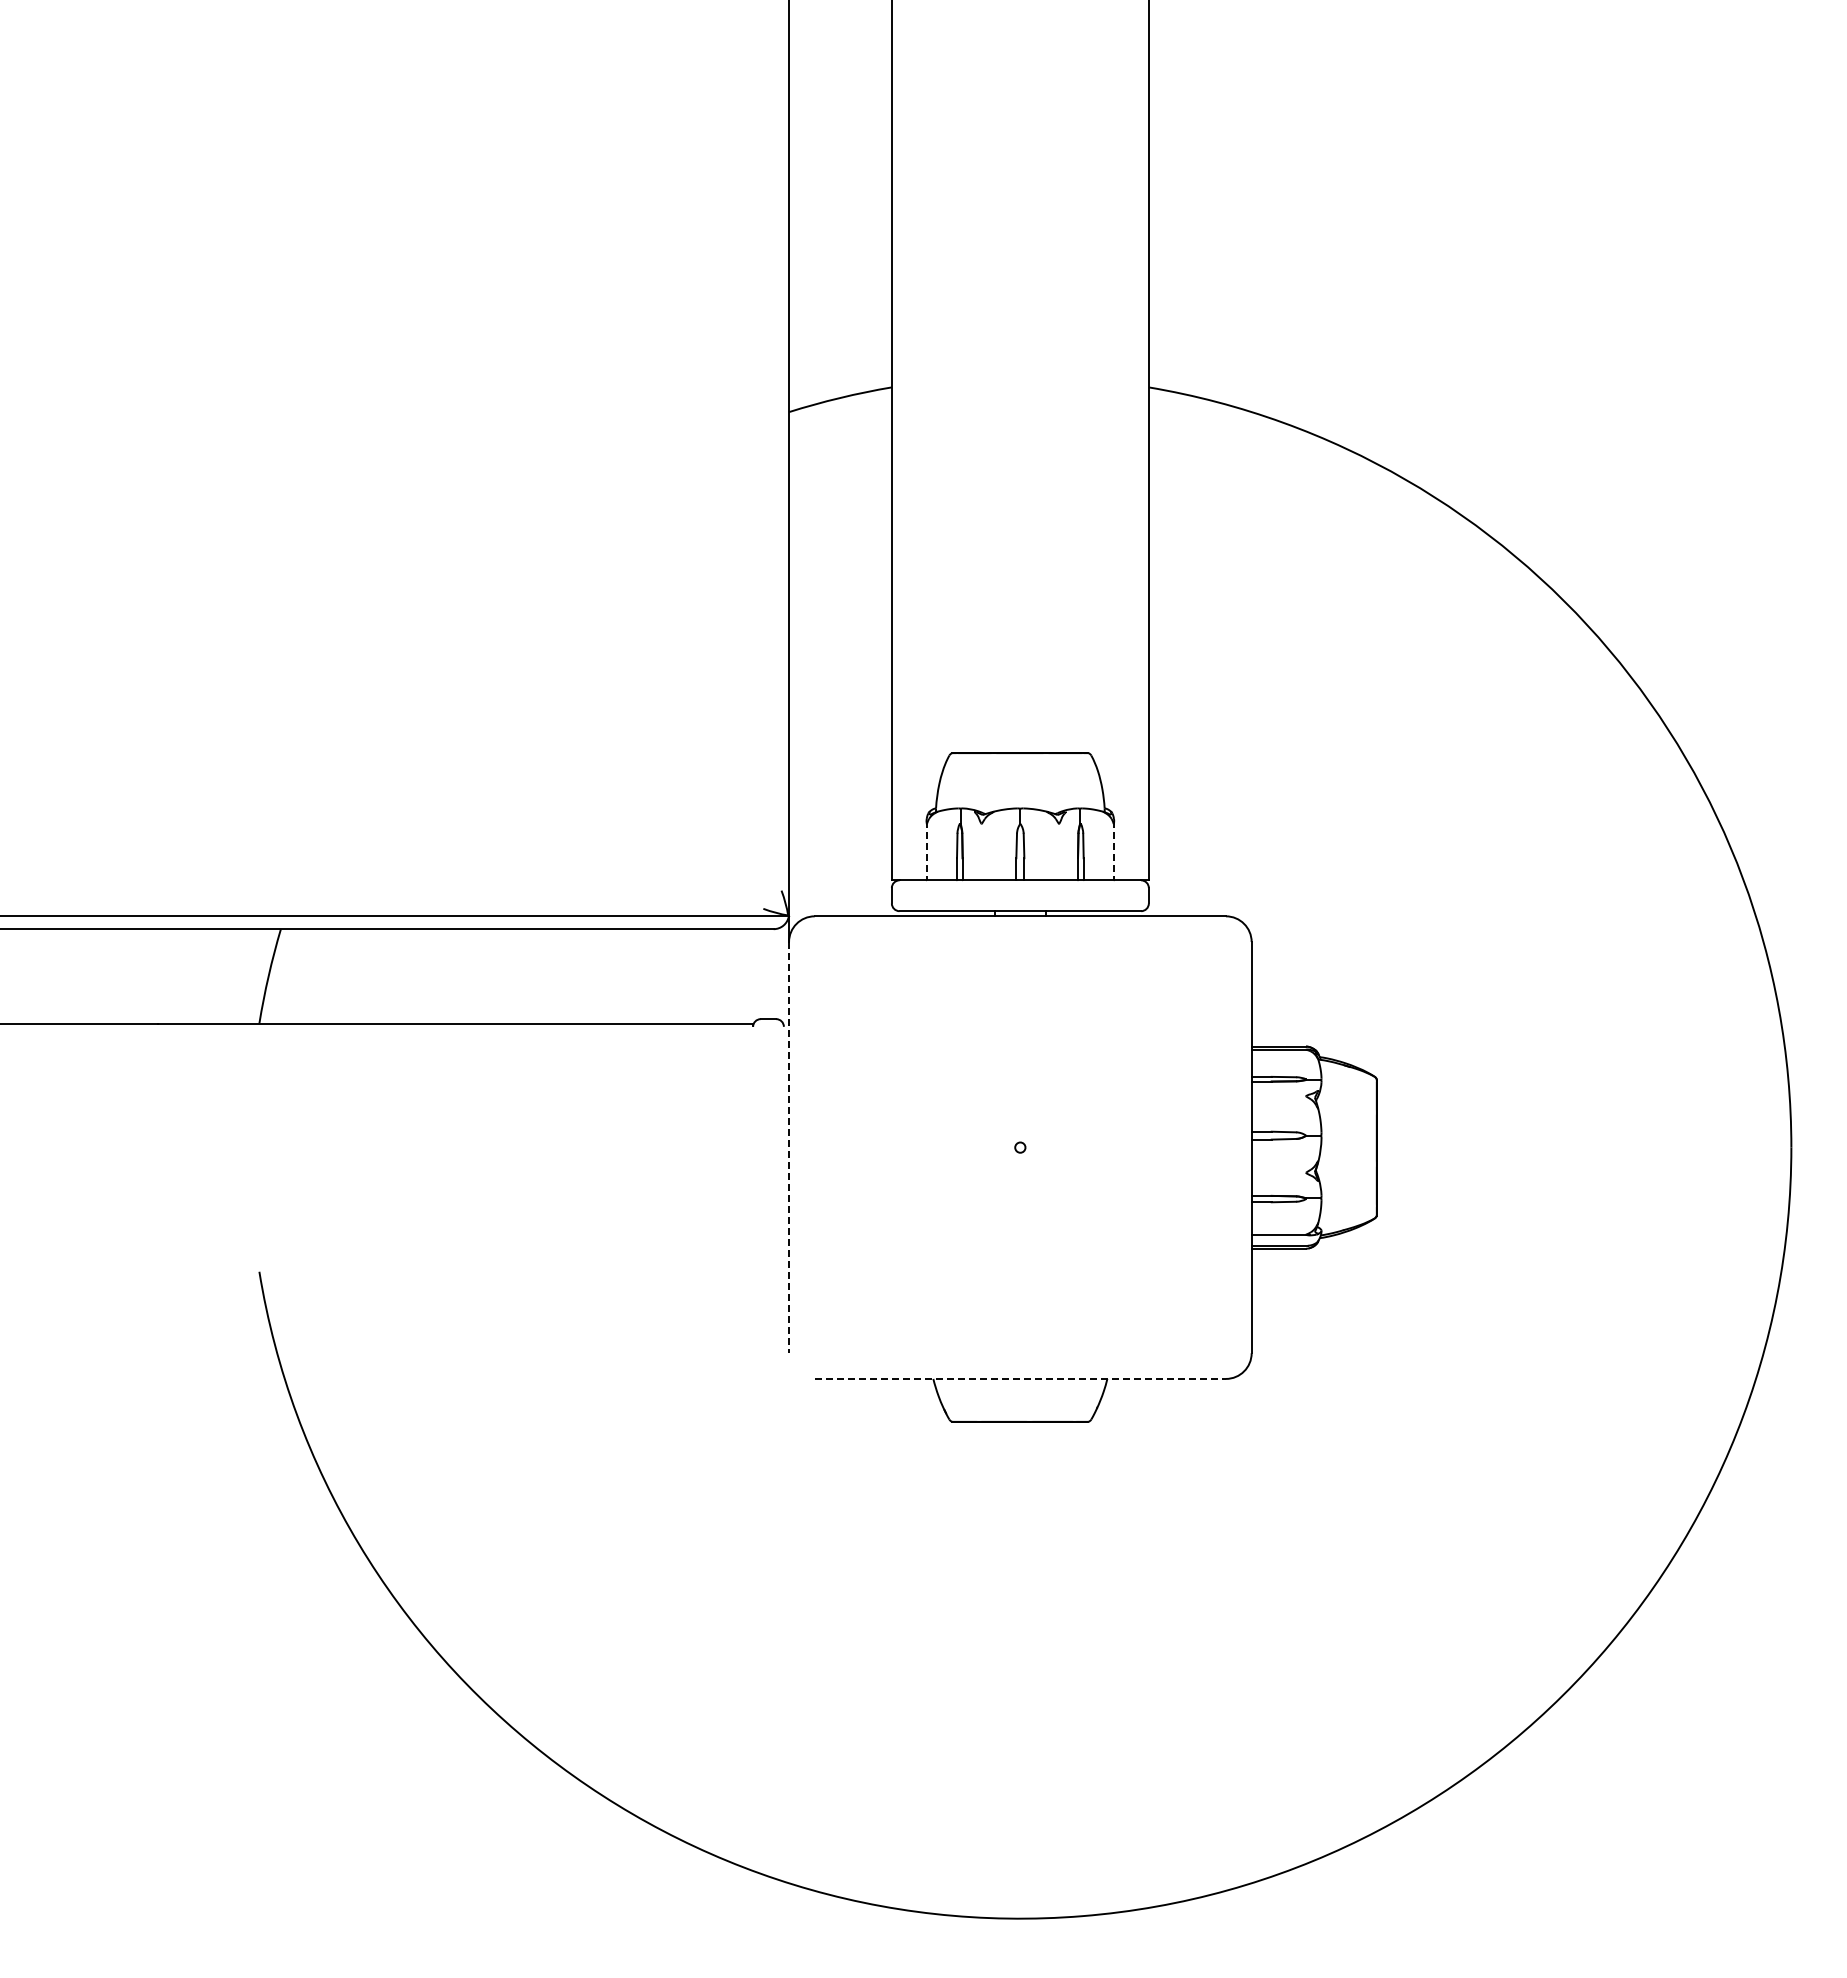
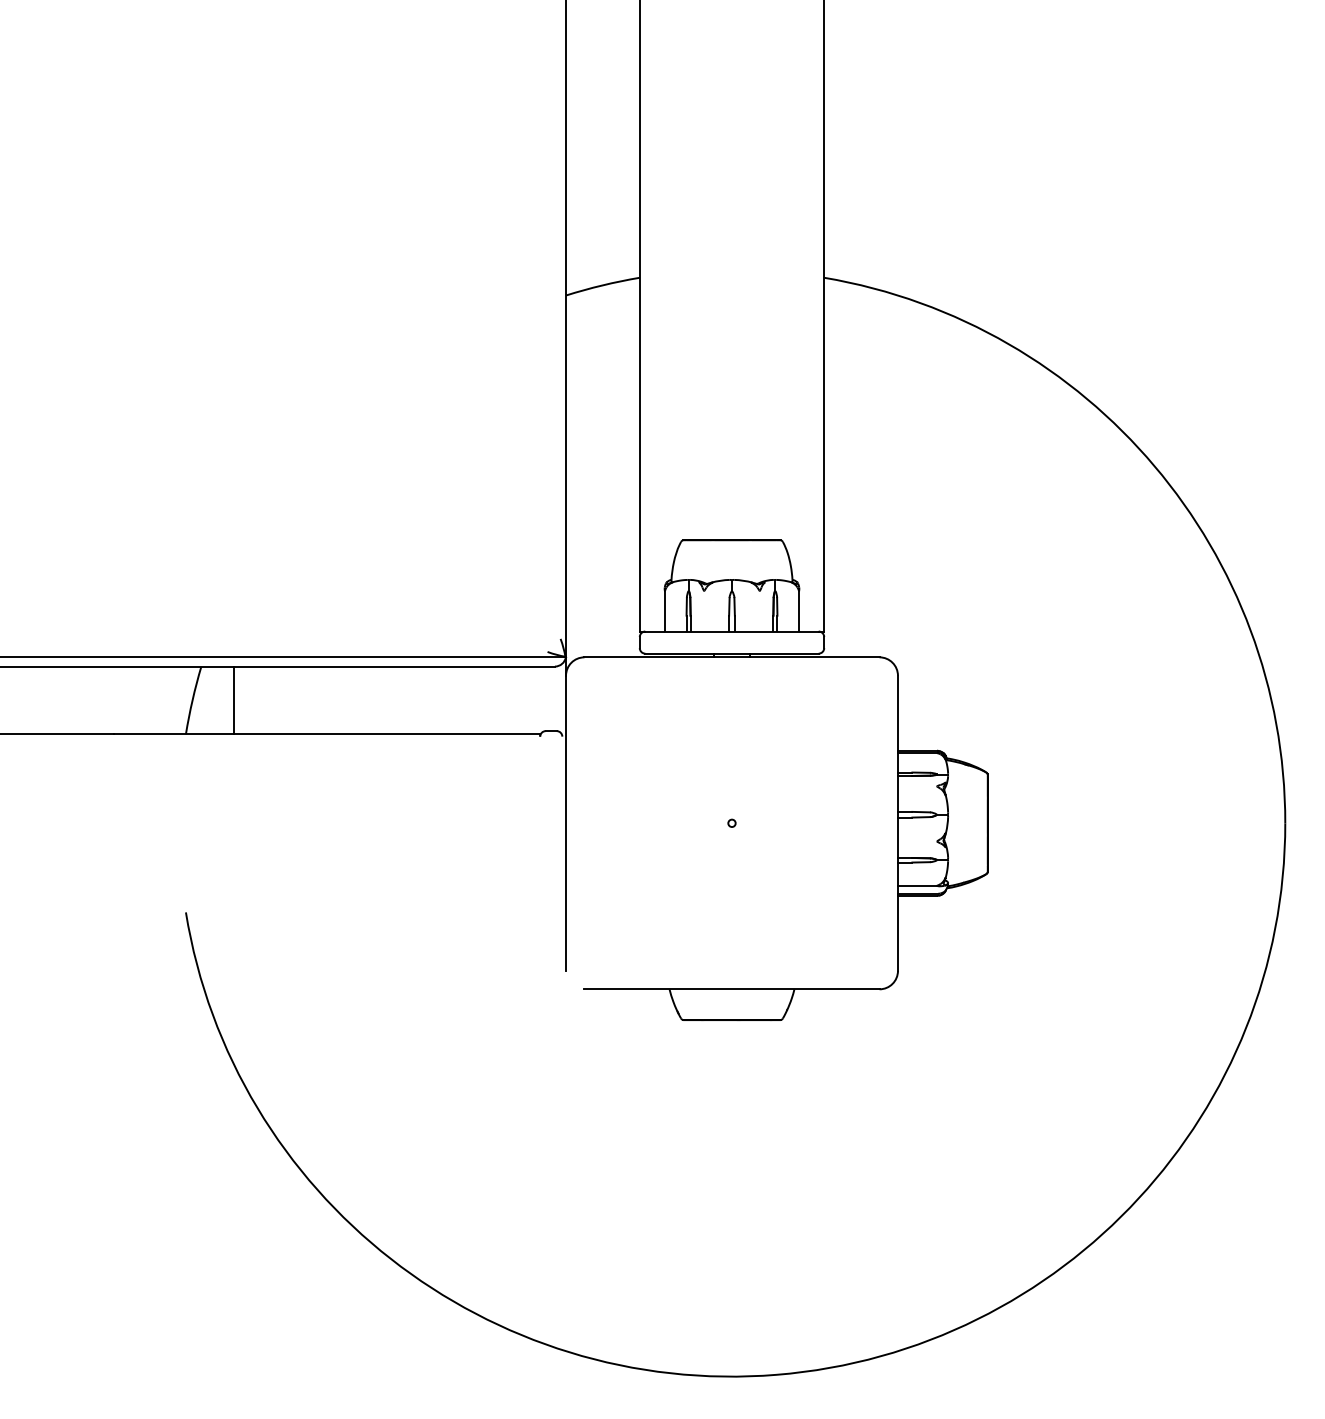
line: (926, 850) -> (664, 610), dashed -> solid
line: (1114, 850) -> (799, 610), dashed -> solid
line: (326, 976) -> (234, 700), added
line: (789, 1147) -> (566, 823), dashed -> solid
line: (1020, 1378) -> (732, 989), dashed -> solid

